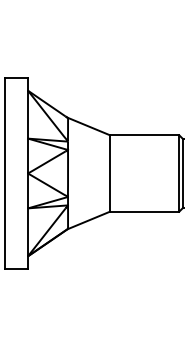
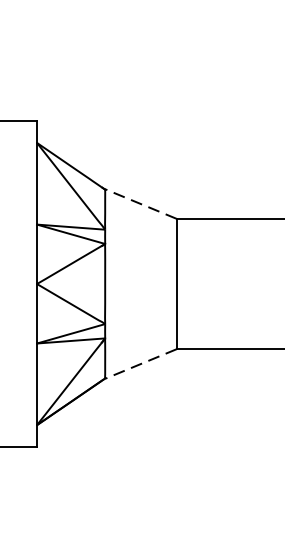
line: (89, 126) -> (141, 203), solid -> dashed
line: (89, 220) -> (141, 364), solid -> dashed

